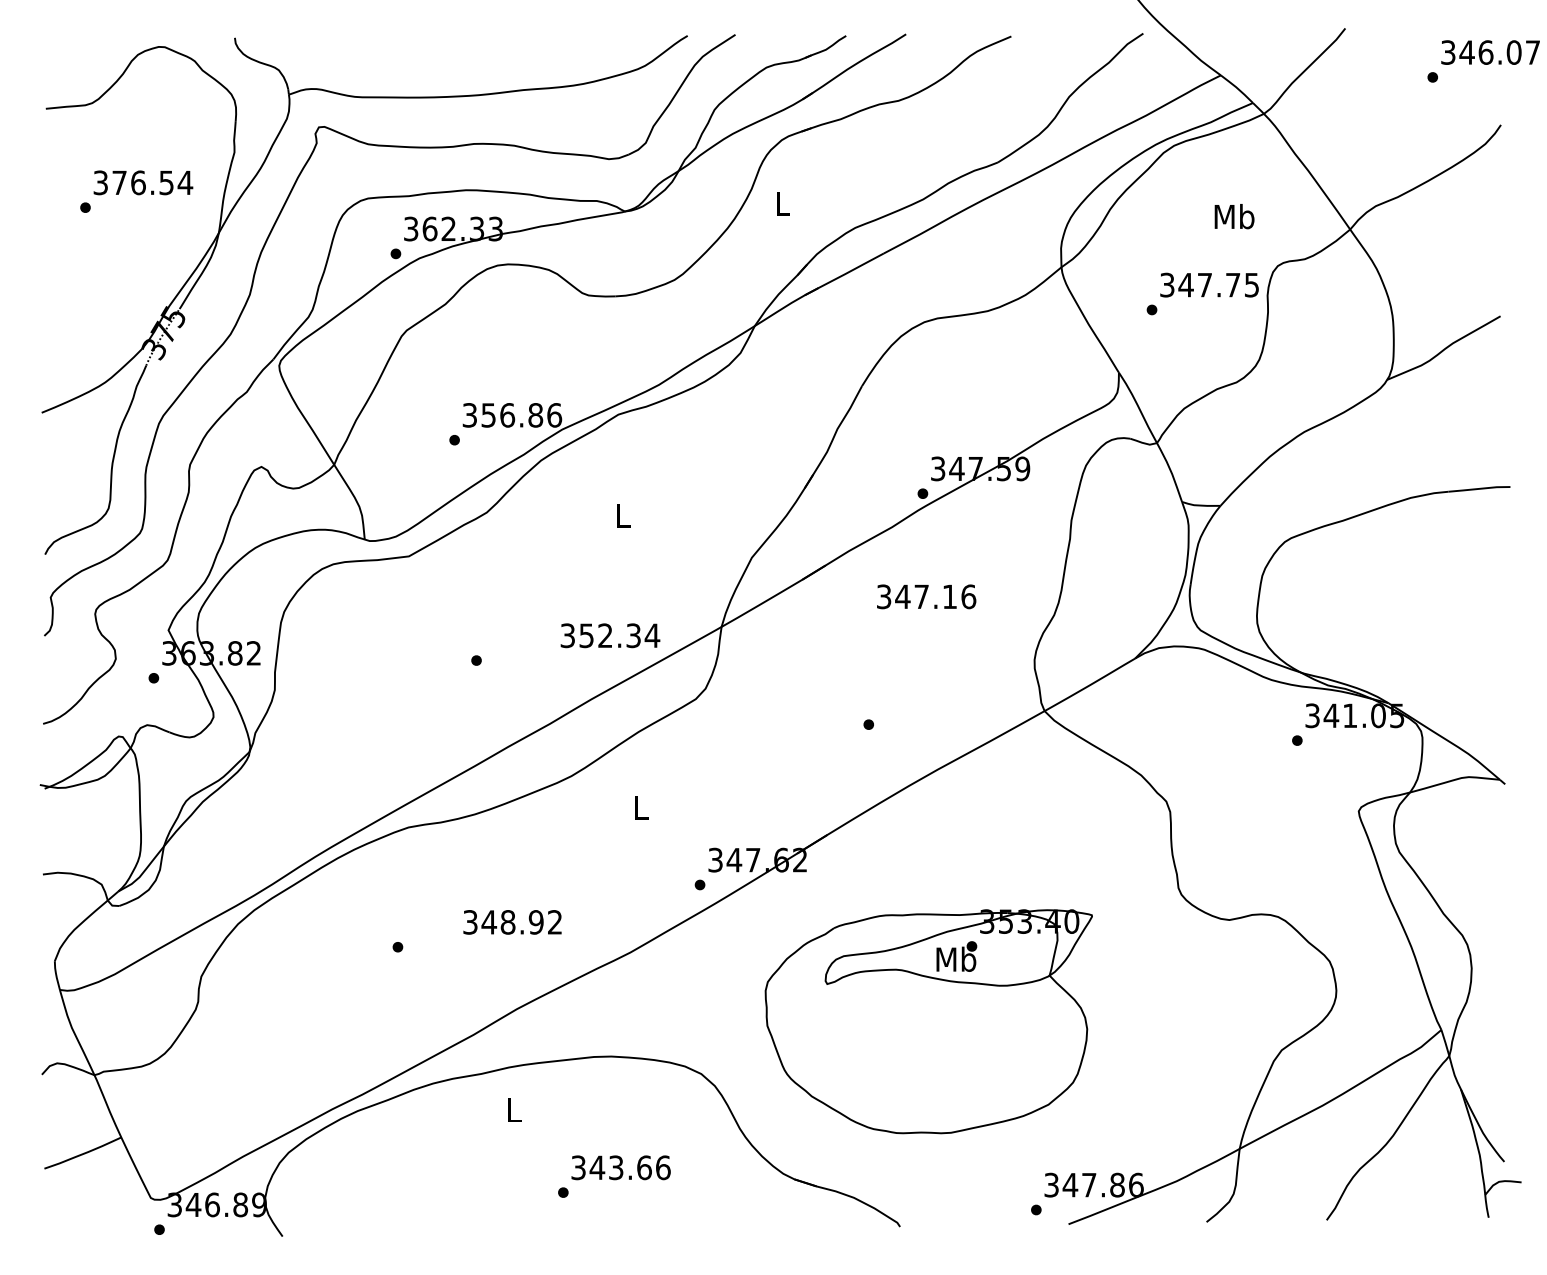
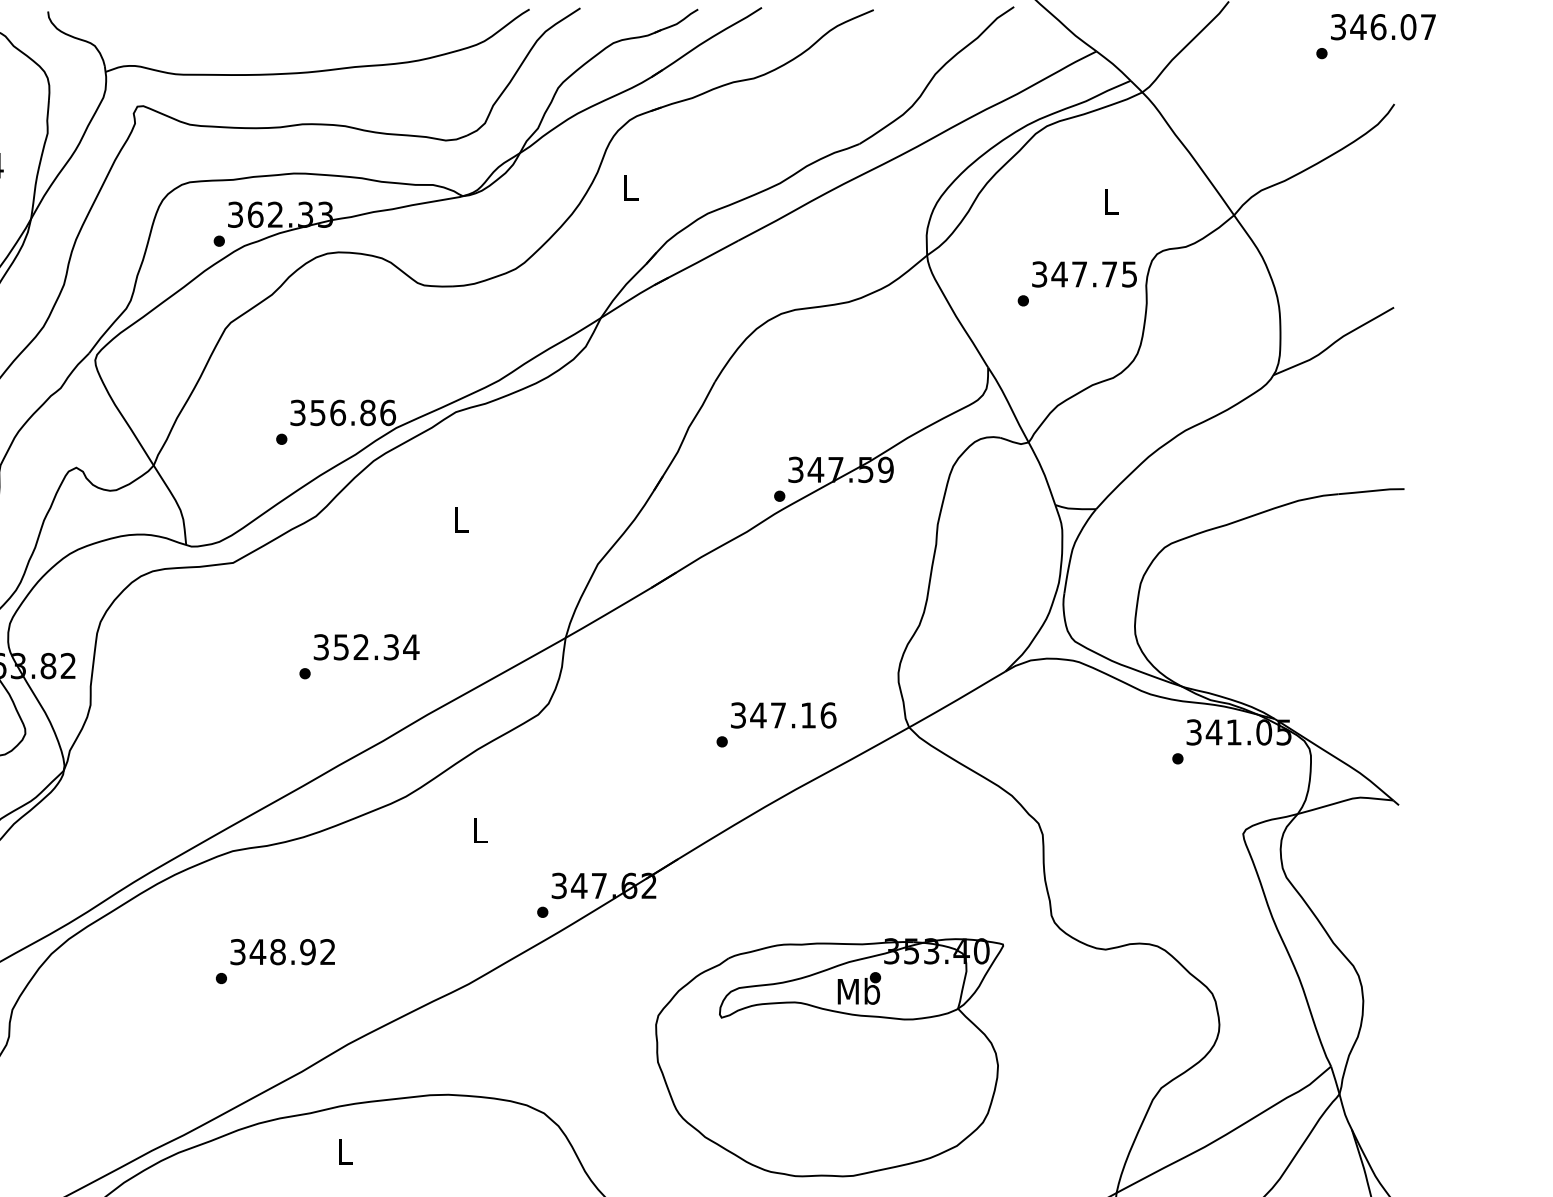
text: (1234, 216) -> (1111, 201), Mb -> L
text: (926, 596) -> (783, 715), moved
text: (610, 635) -> (366, 647), moved
text: (512, 922) -> (282, 952), moved
part: (928, 1021) -> (829, 1057), moved

